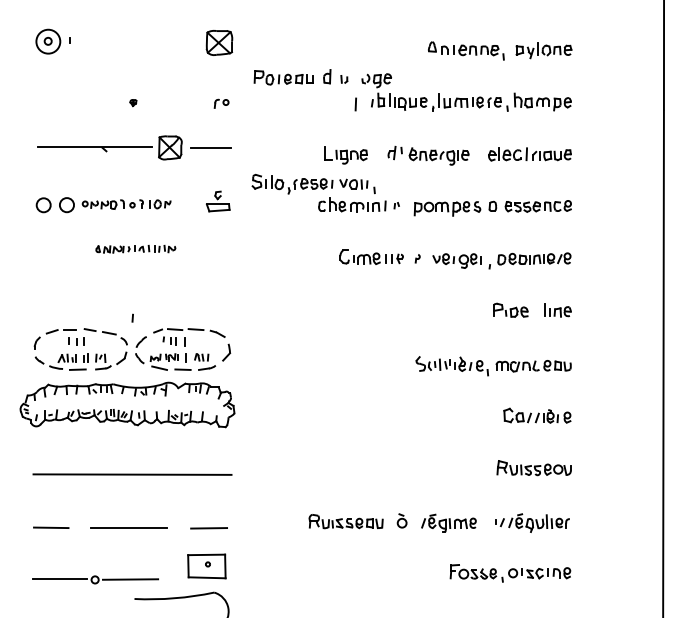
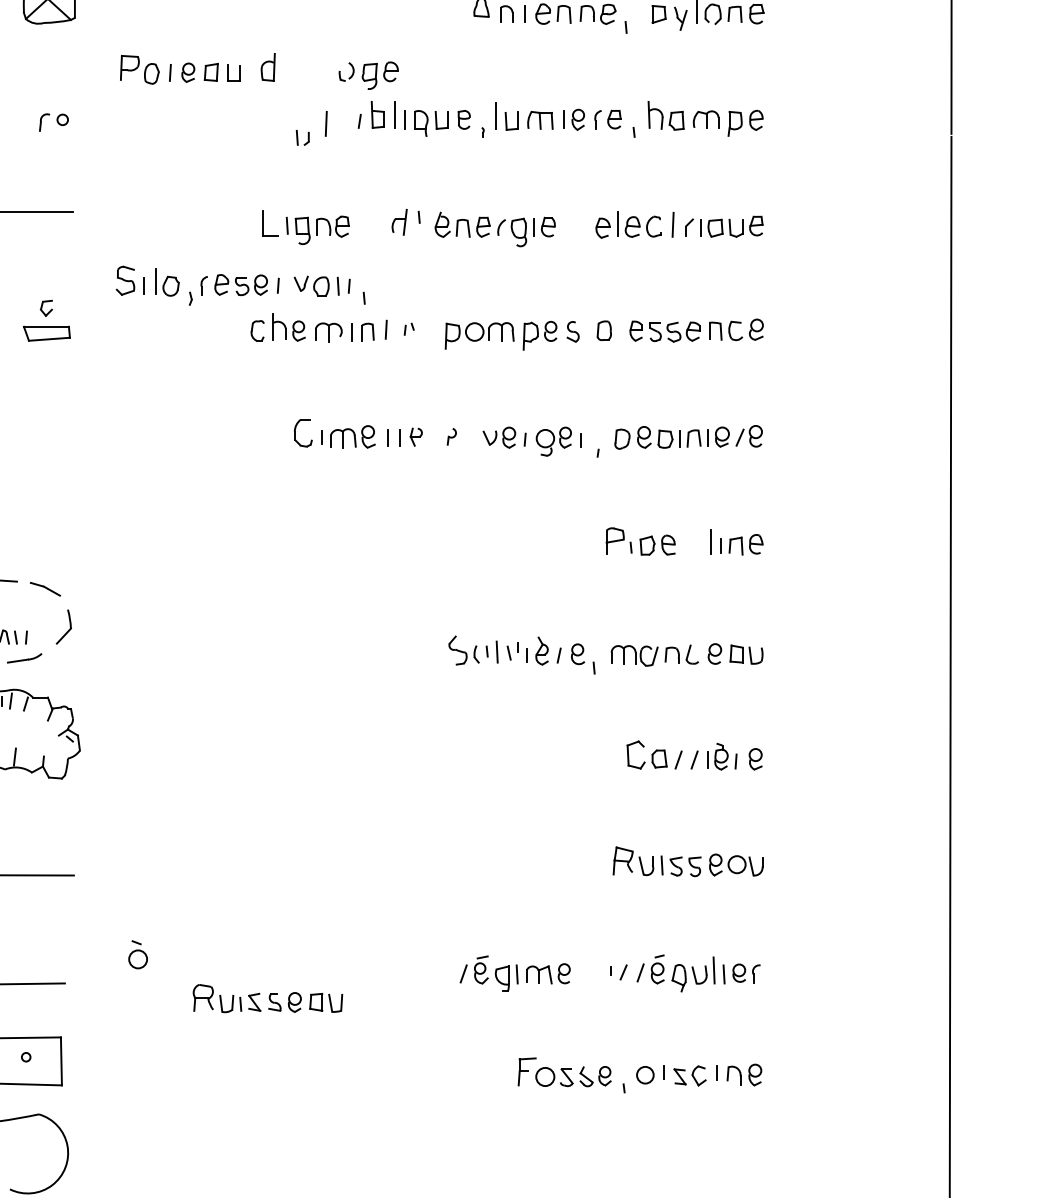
part: (344, 79) -> (303, 138), moved
part: (401, 520) -> (136, 953), moved
part: (345, 521) -> (266, 998), moved

